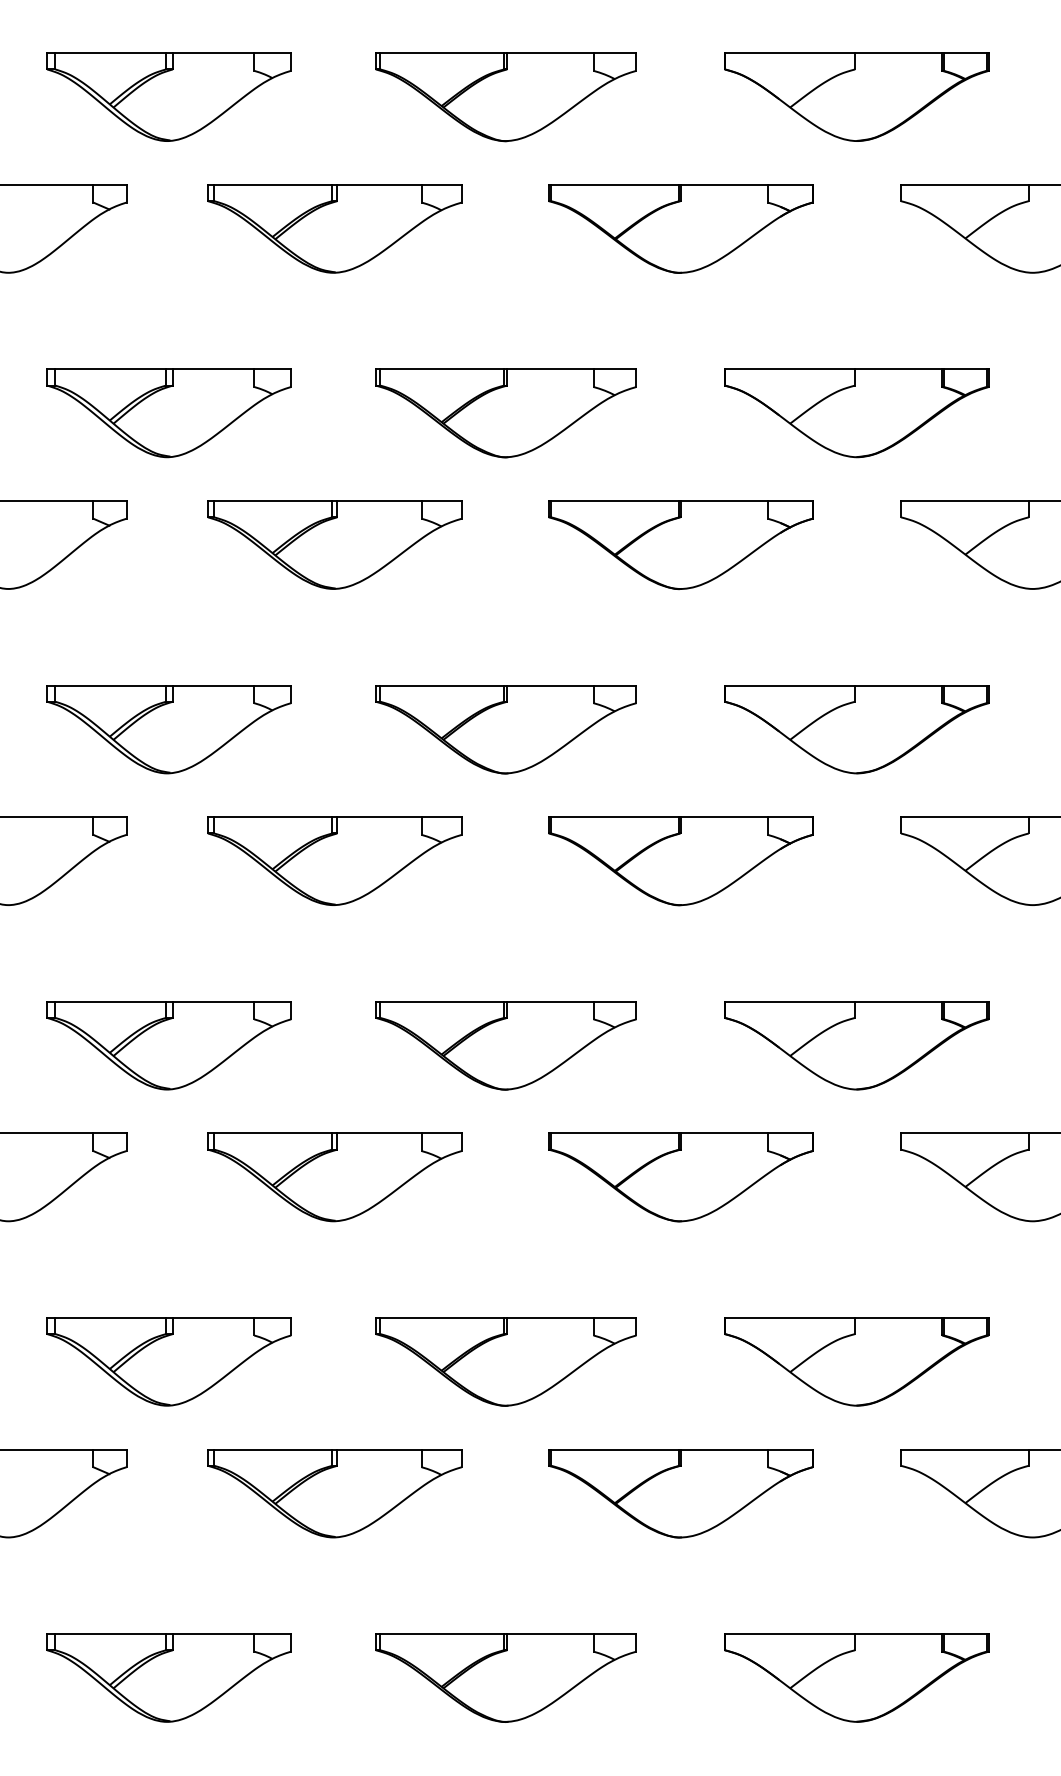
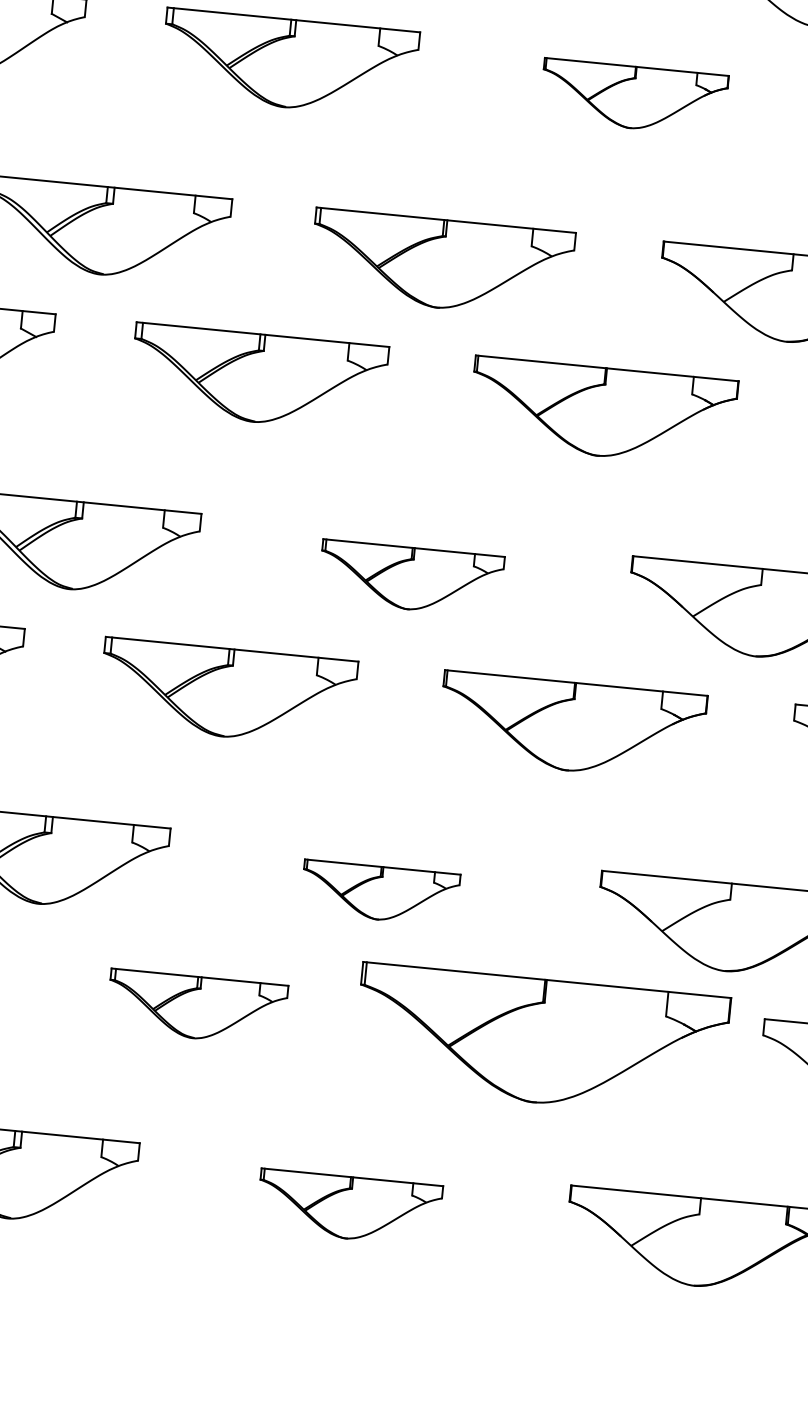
part: (680, 545) -> (633, 97), size x0.7
part: (505, 1045) -> (410, 578), size x0.7
part: (505, 1361) -> (379, 892), size x0.6
part: (334, 1493) -> (196, 1007), size x0.7
part: (680, 1493) -> (541, 1041), size x1.4
part: (505, 1677) -> (348, 1207), size x0.7

